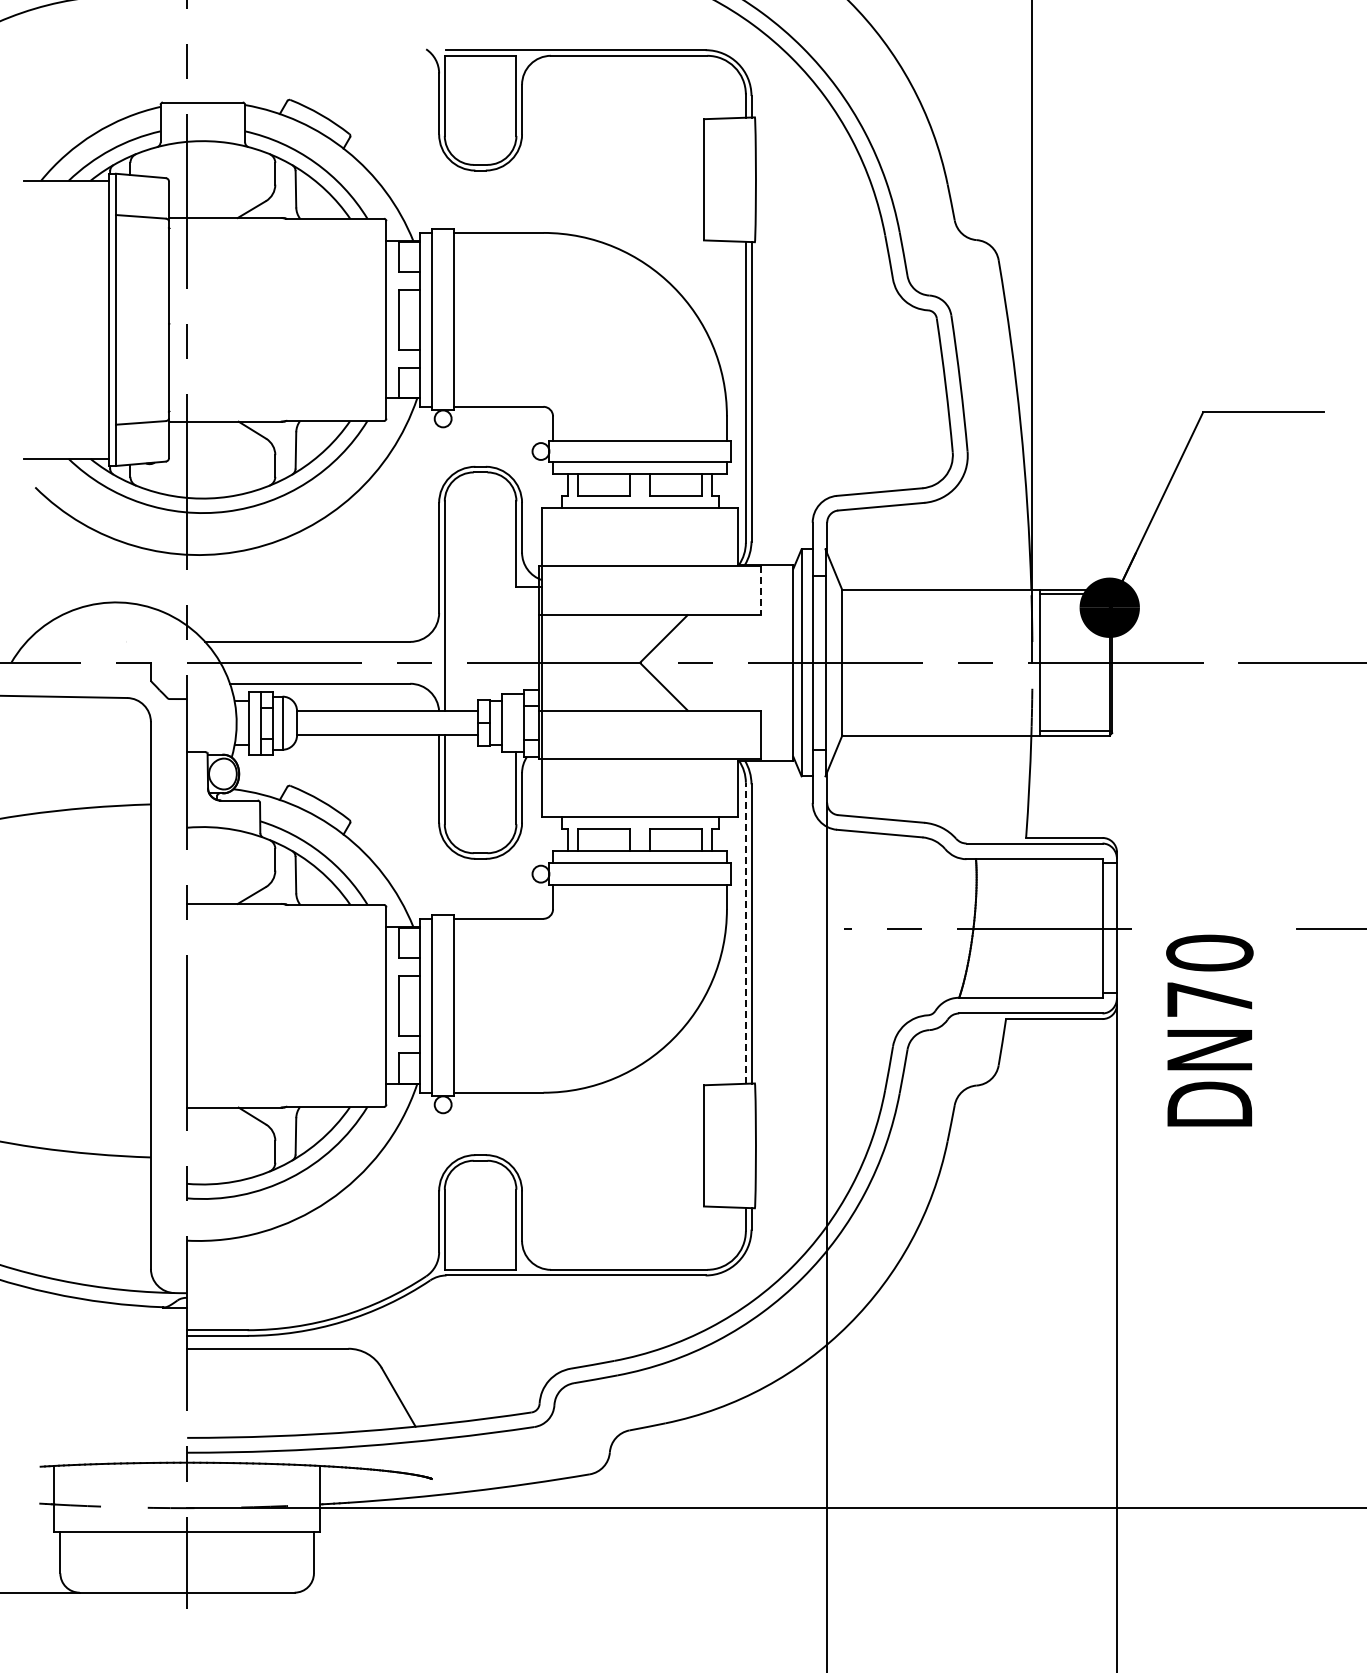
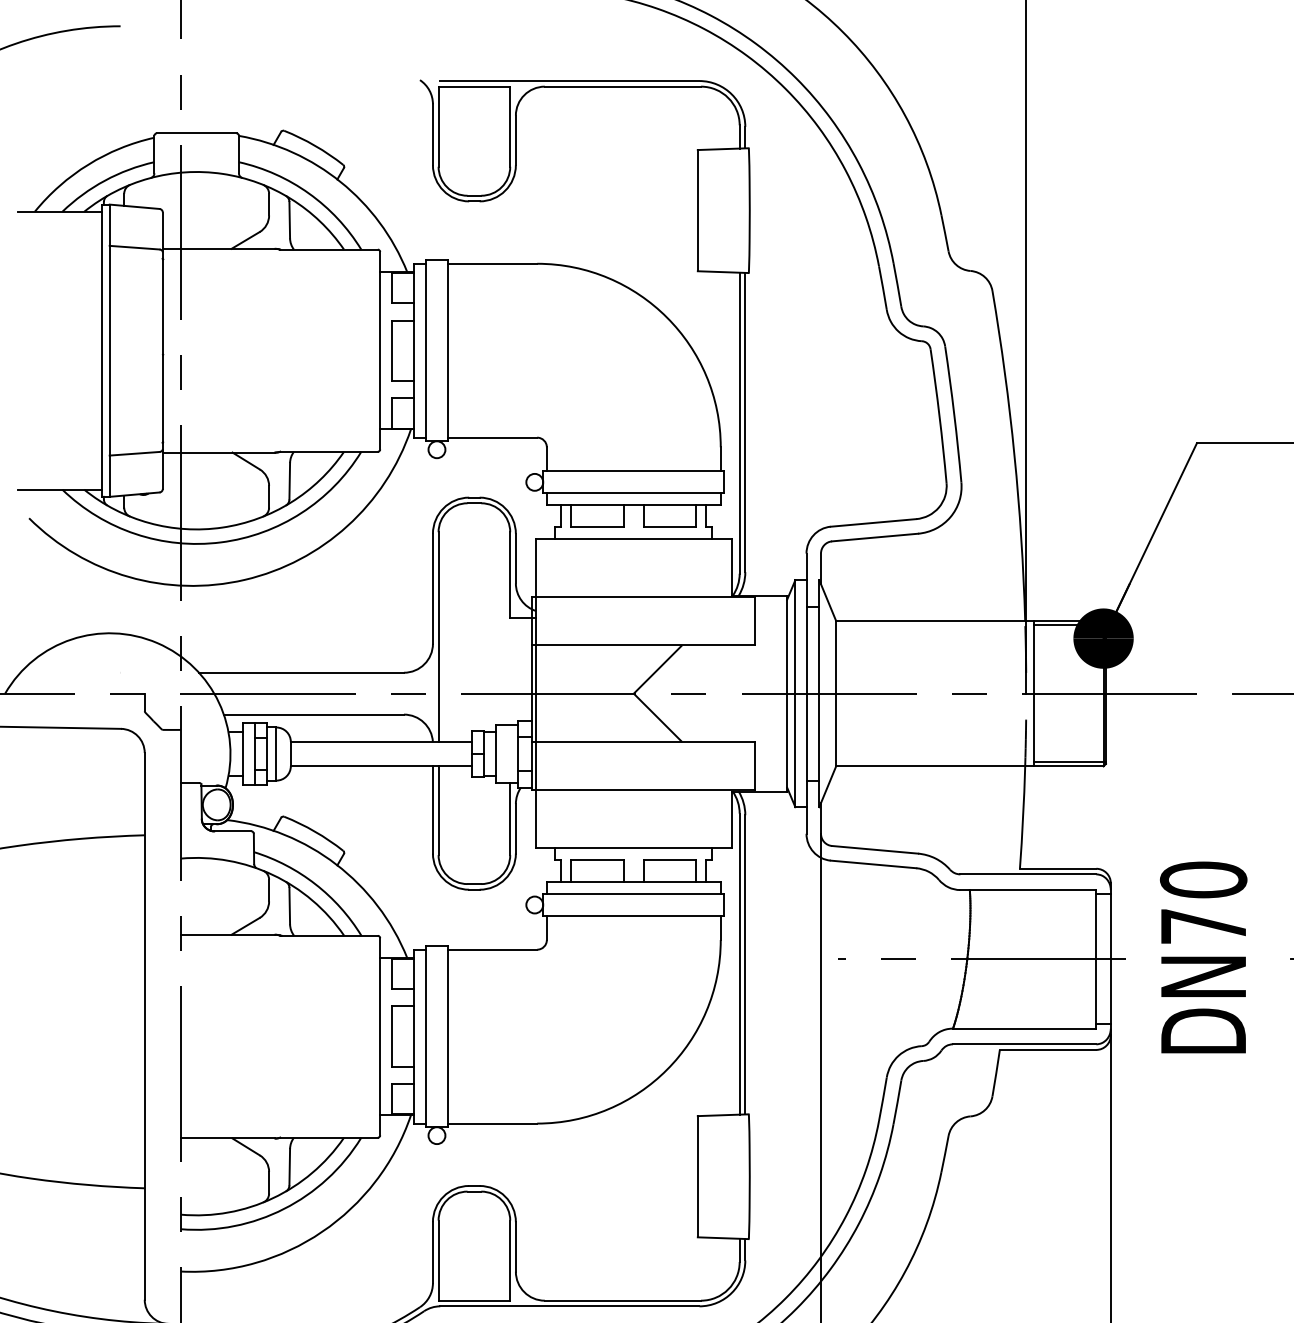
line: (761, 590) -> (755, 621), dashed -> solid
line: (745, 933) -> (739, 964), dashed -> solid
text: (1209, 1030) -> (1203, 957), moved

